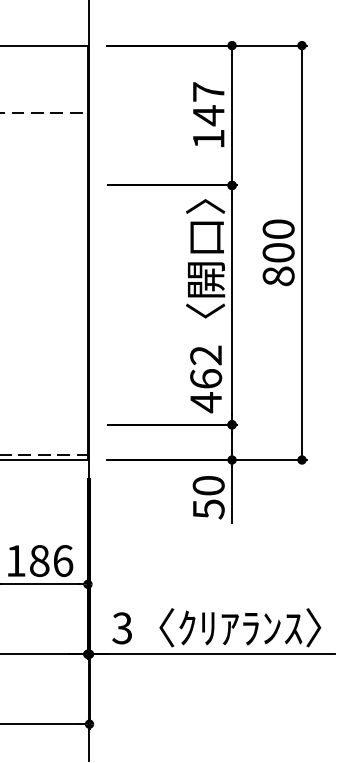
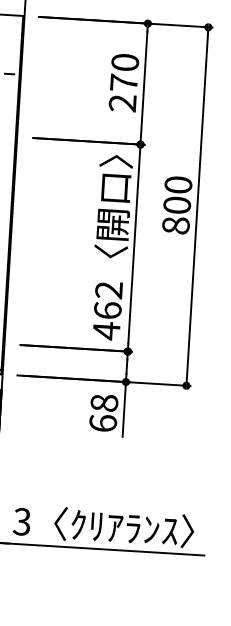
text: (208, 115) -> (123, 82), 147 -> 270
text: (208, 497) -> (103, 413), 50 -> 68

